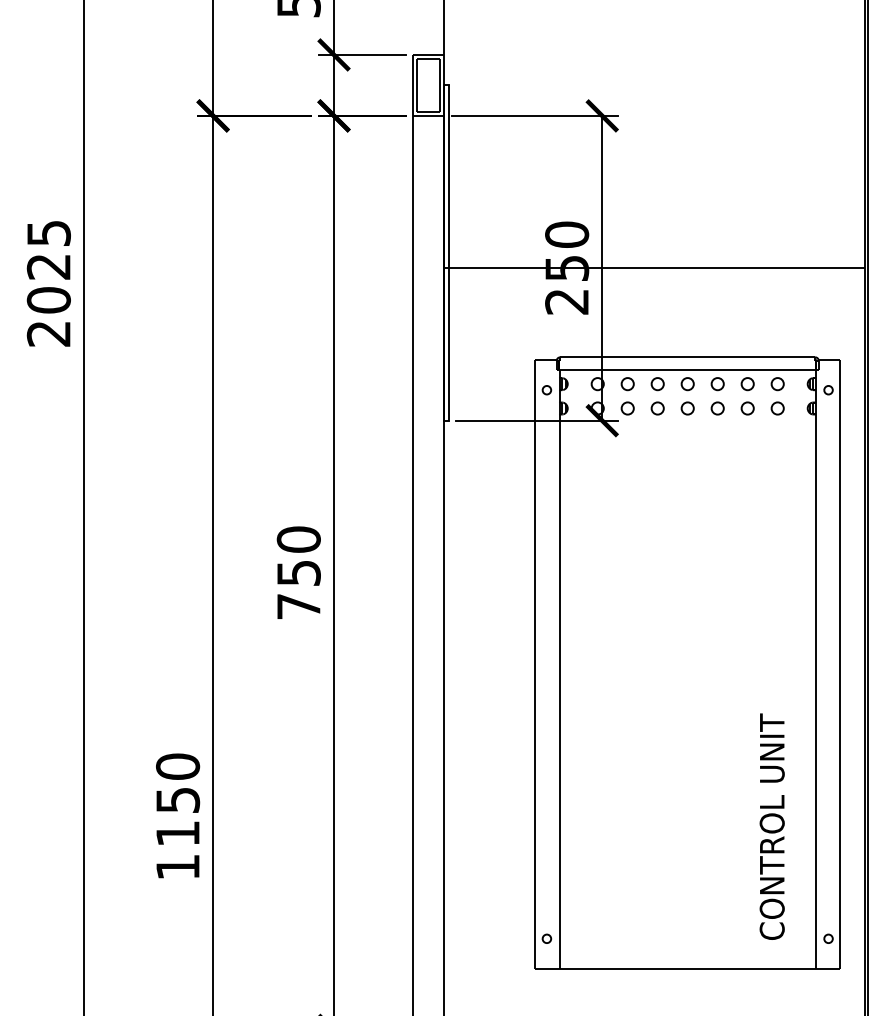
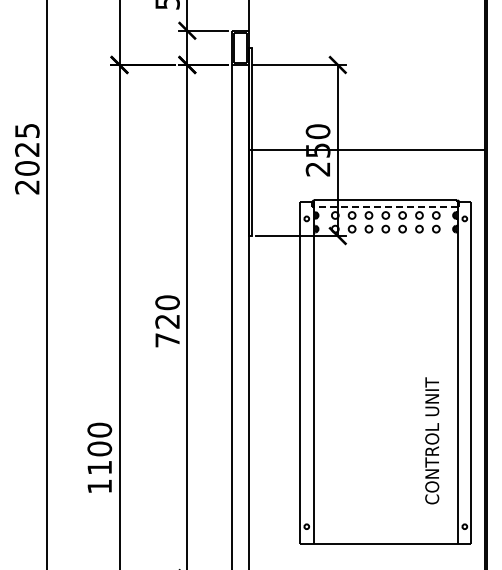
line: (687, 369) -> (385, 207), solid -> dashed
text: (298, 573) -> (167, 321), 750 -> 720
text: (177, 799) -> (99, 448), 1150 -> 1100
text: (772, 826) -> (432, 440), moved

